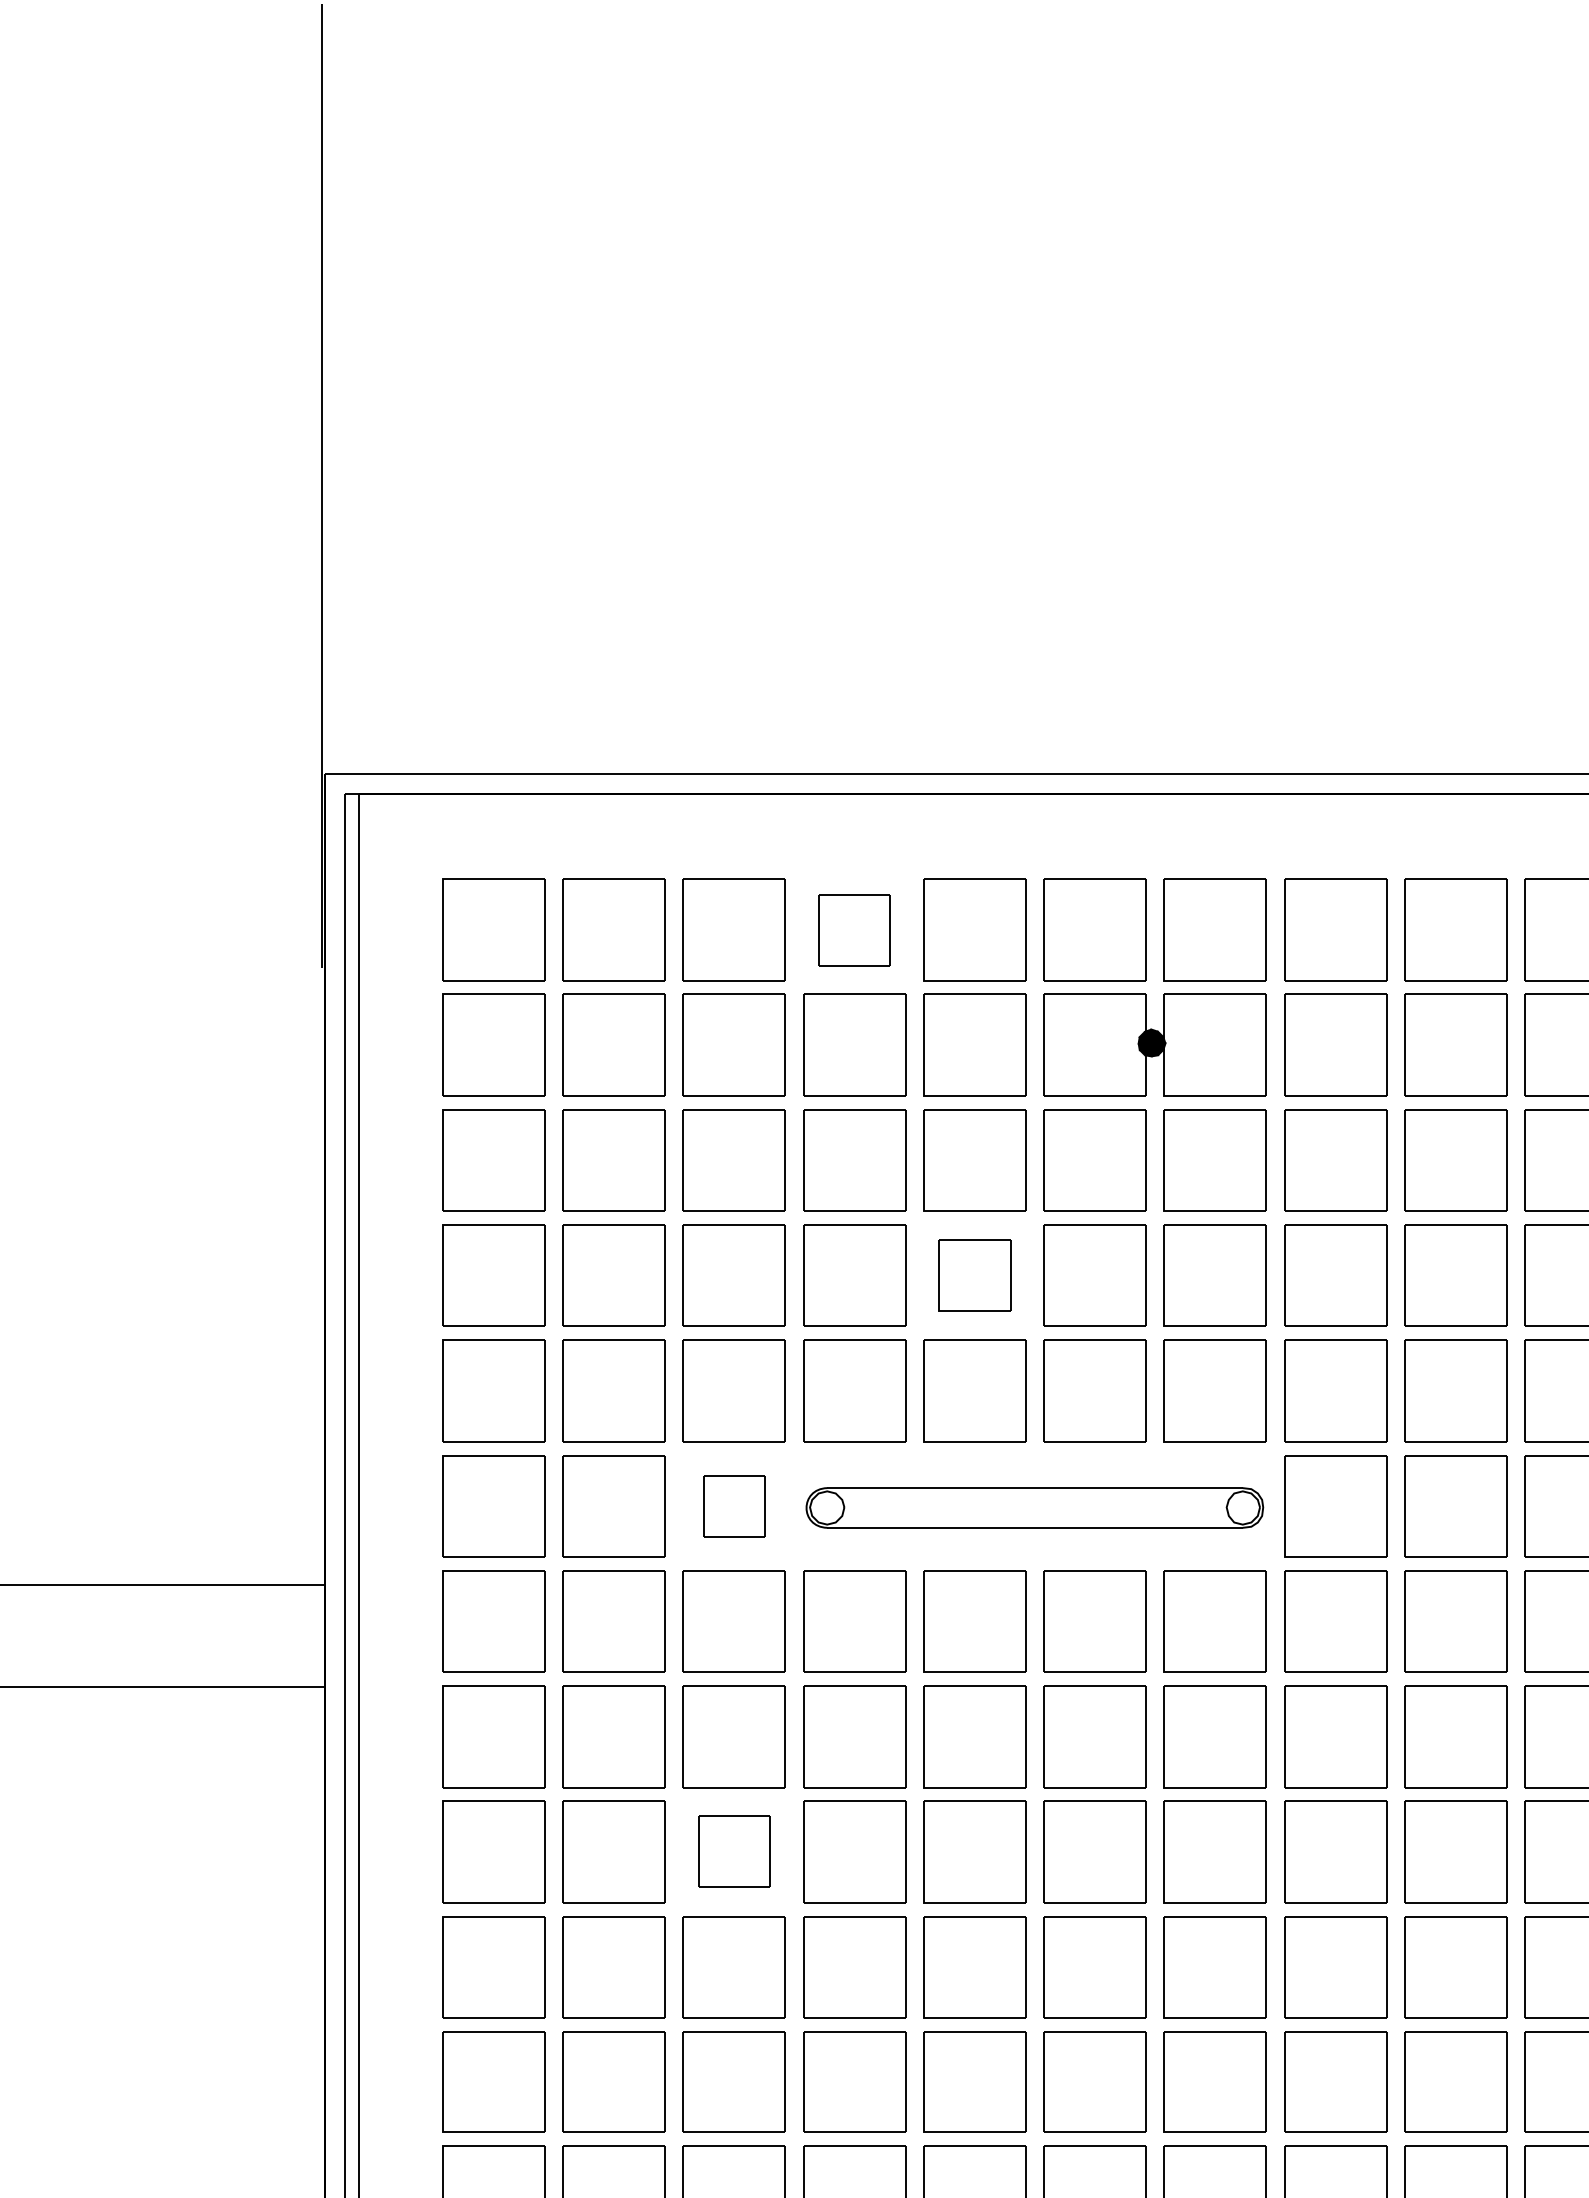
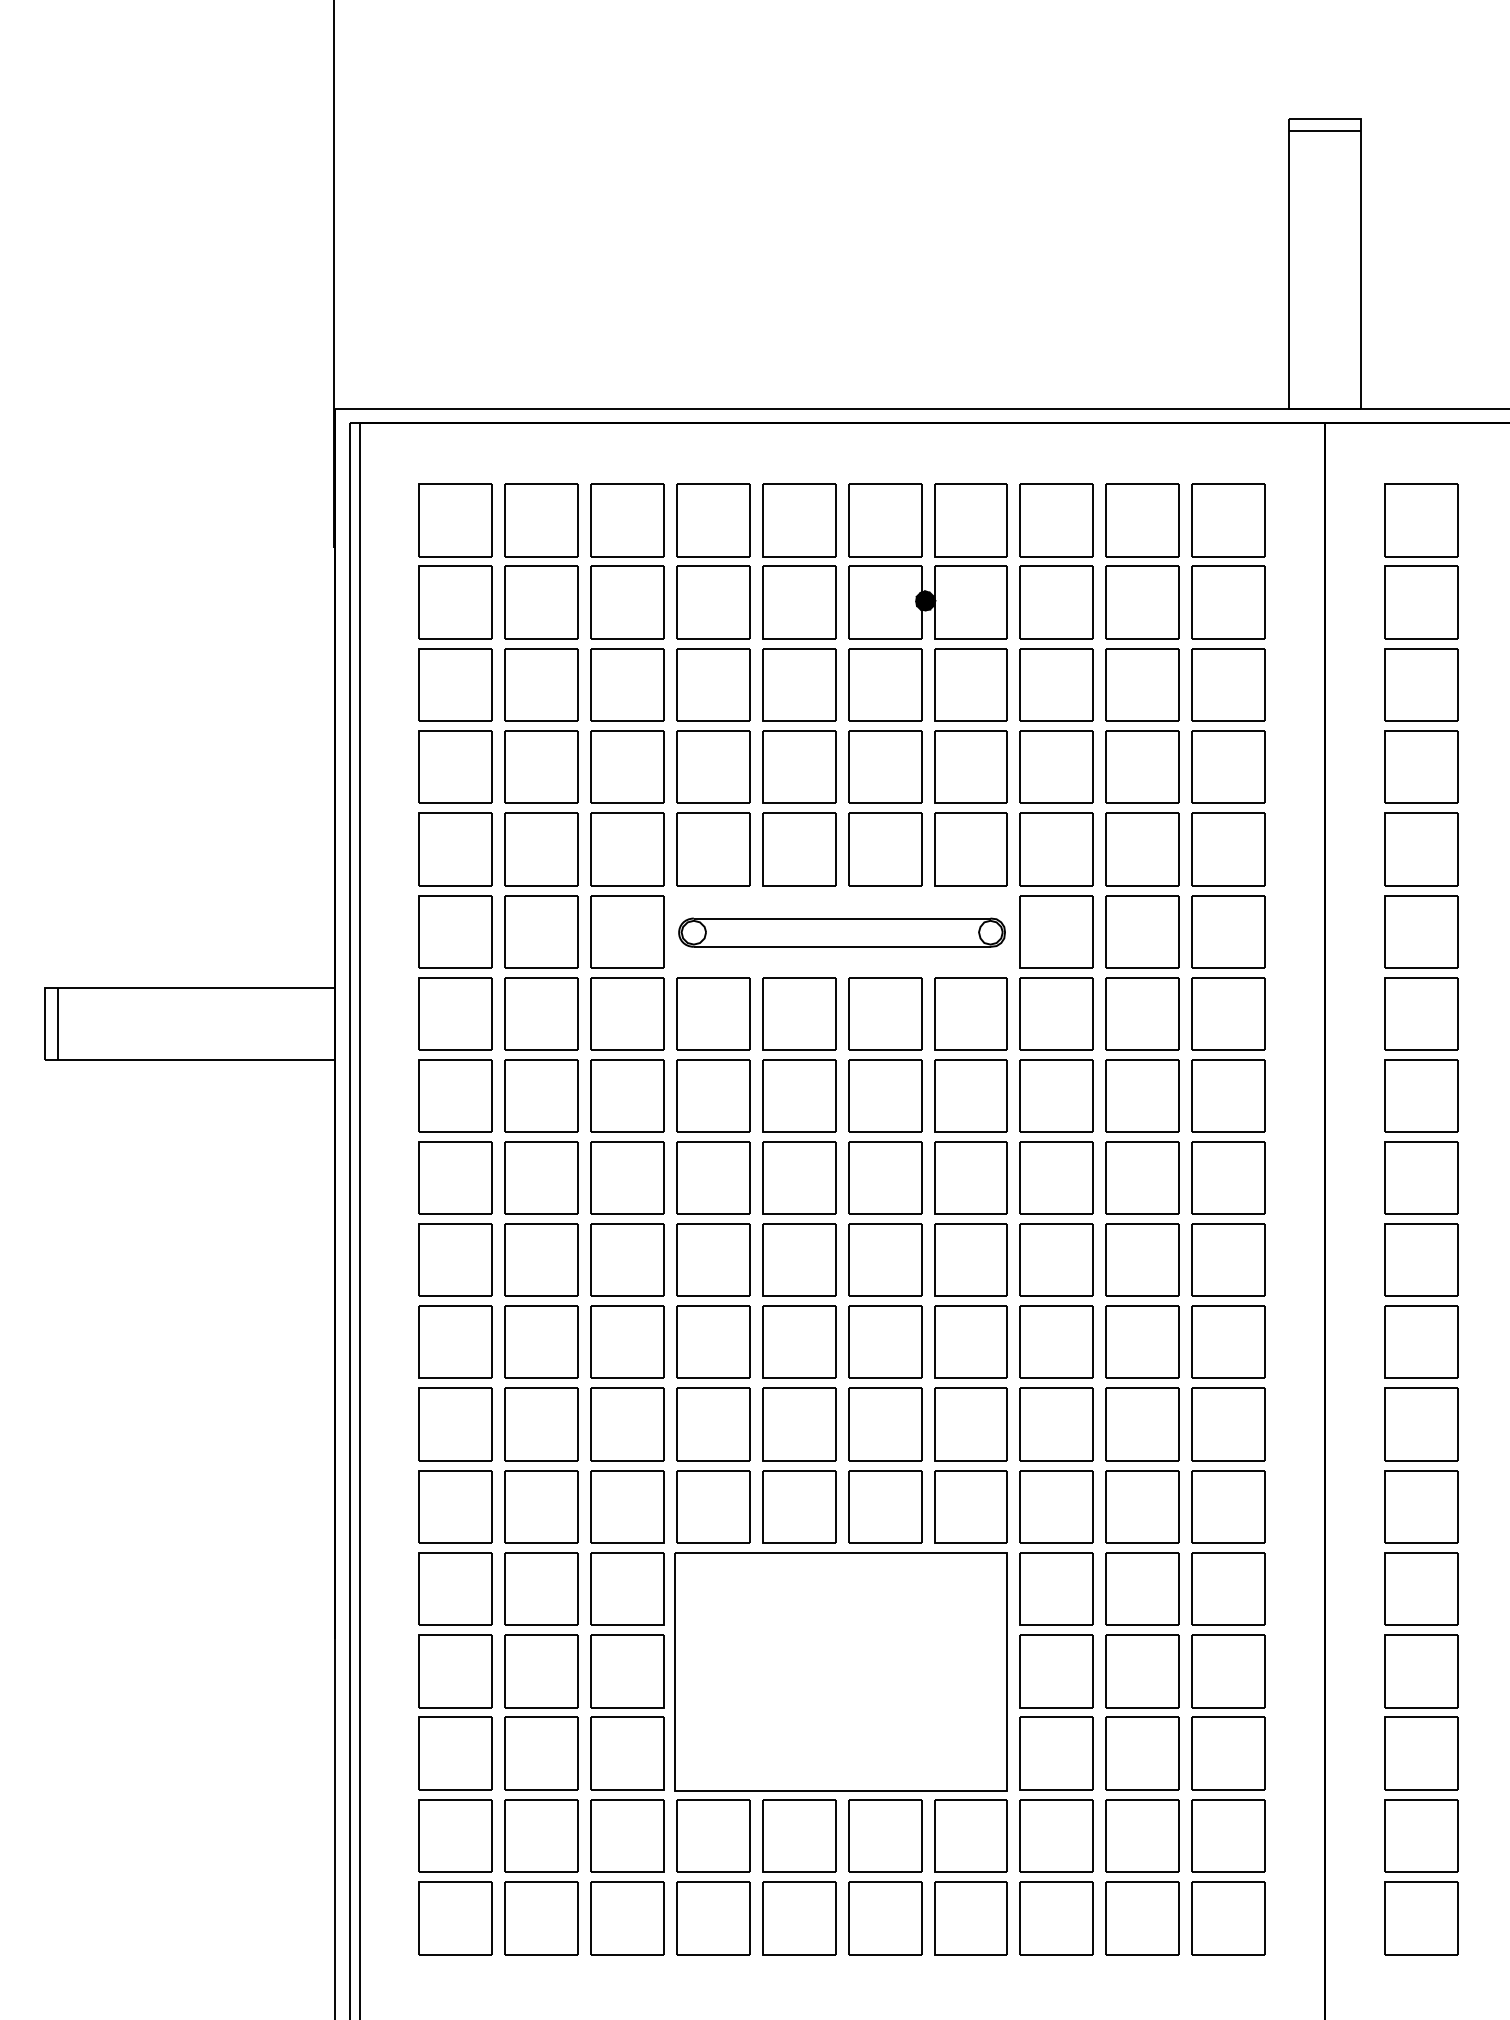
part: (854, 930) -> (713, 520), size x1.43
part: (975, 1275) -> (799, 766), size x1.43
part: (734, 1506) -> (627, 931), size x1.67
part: (734, 1850) -> (627, 1177), size x1.43

